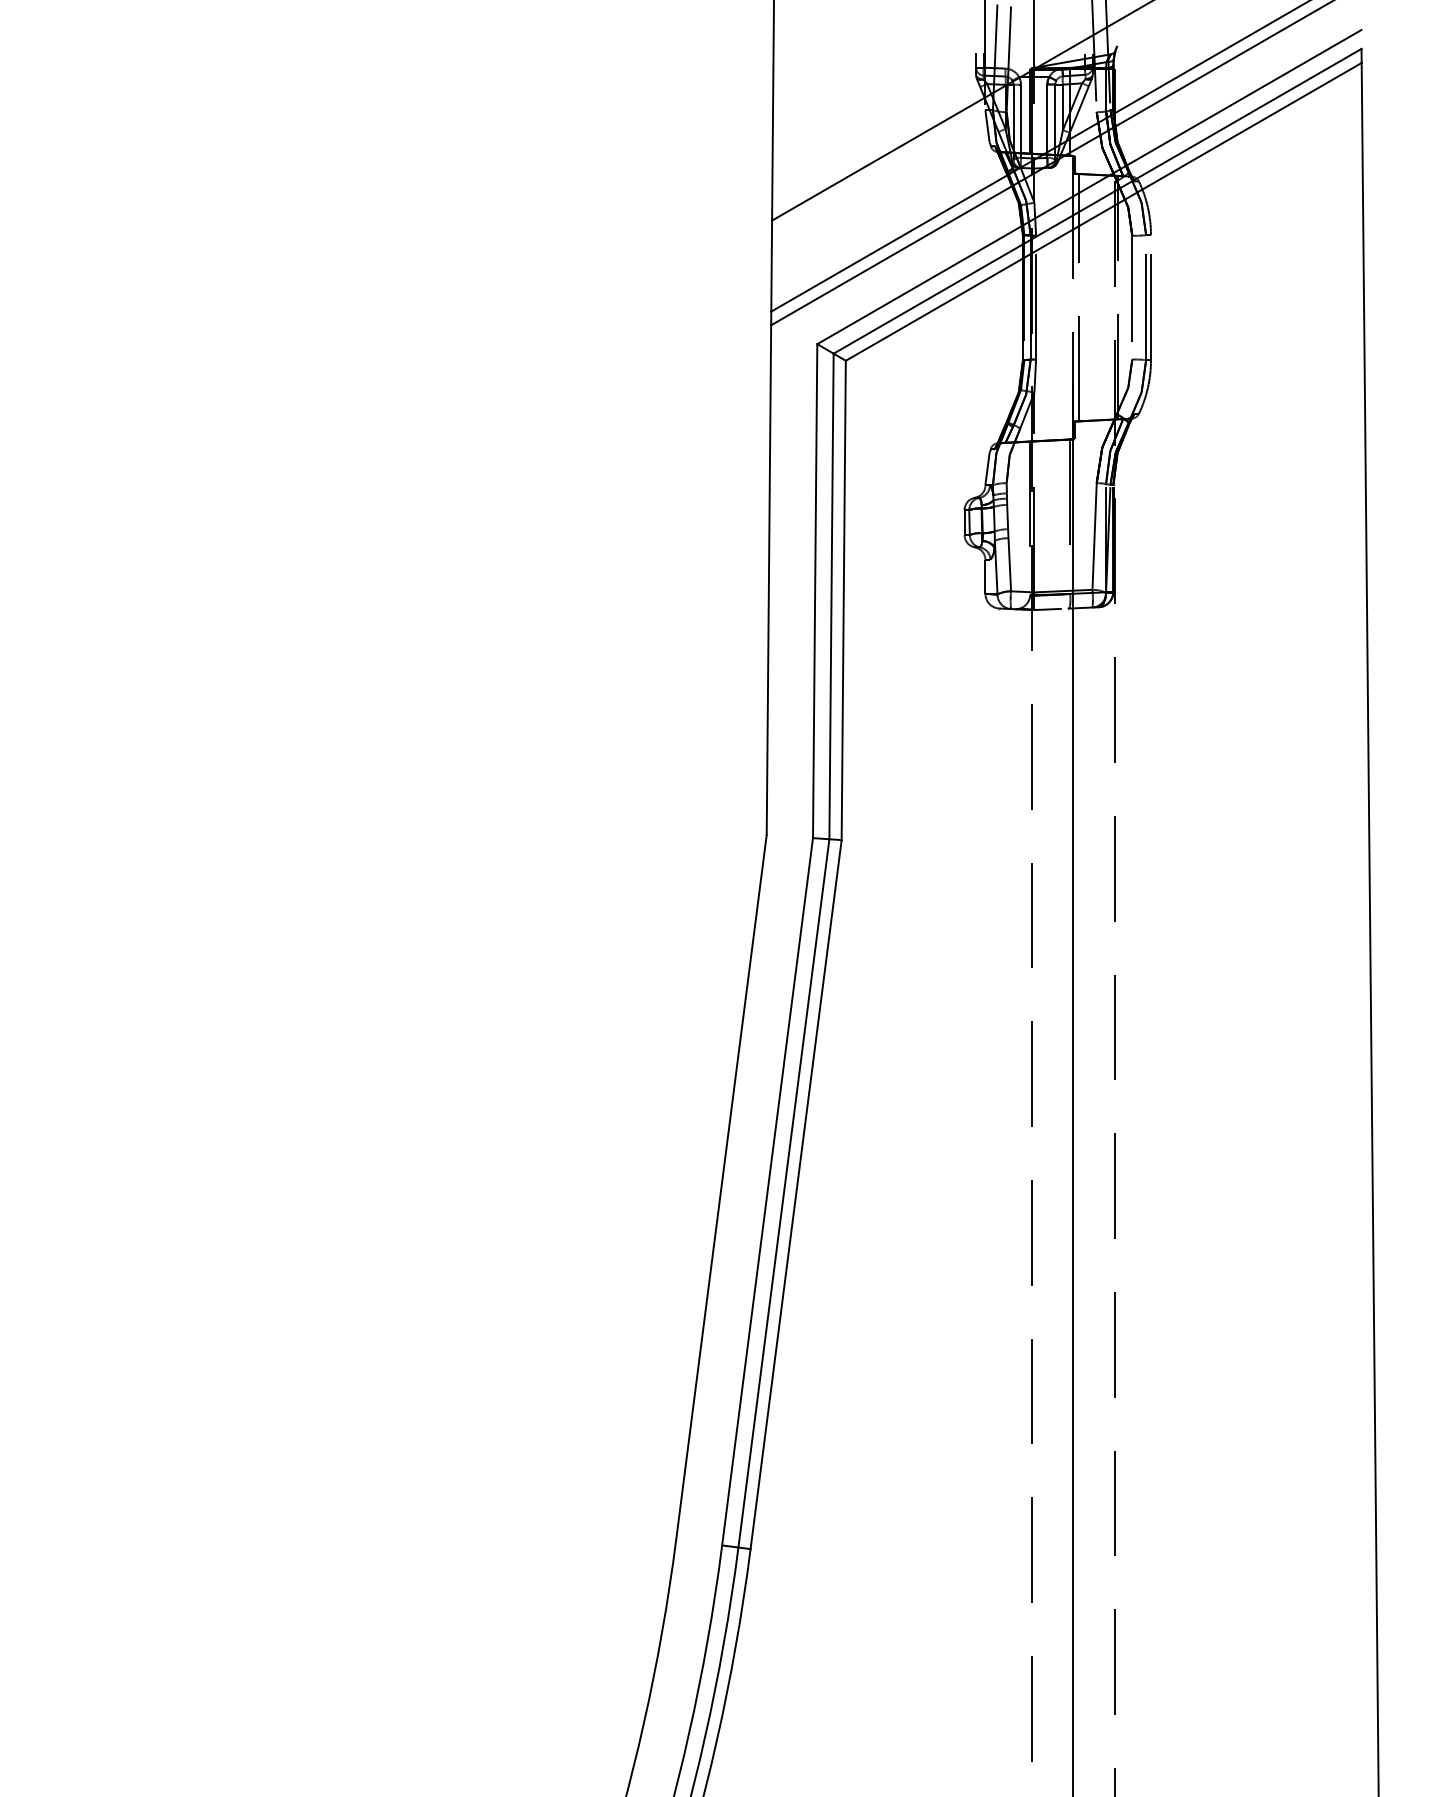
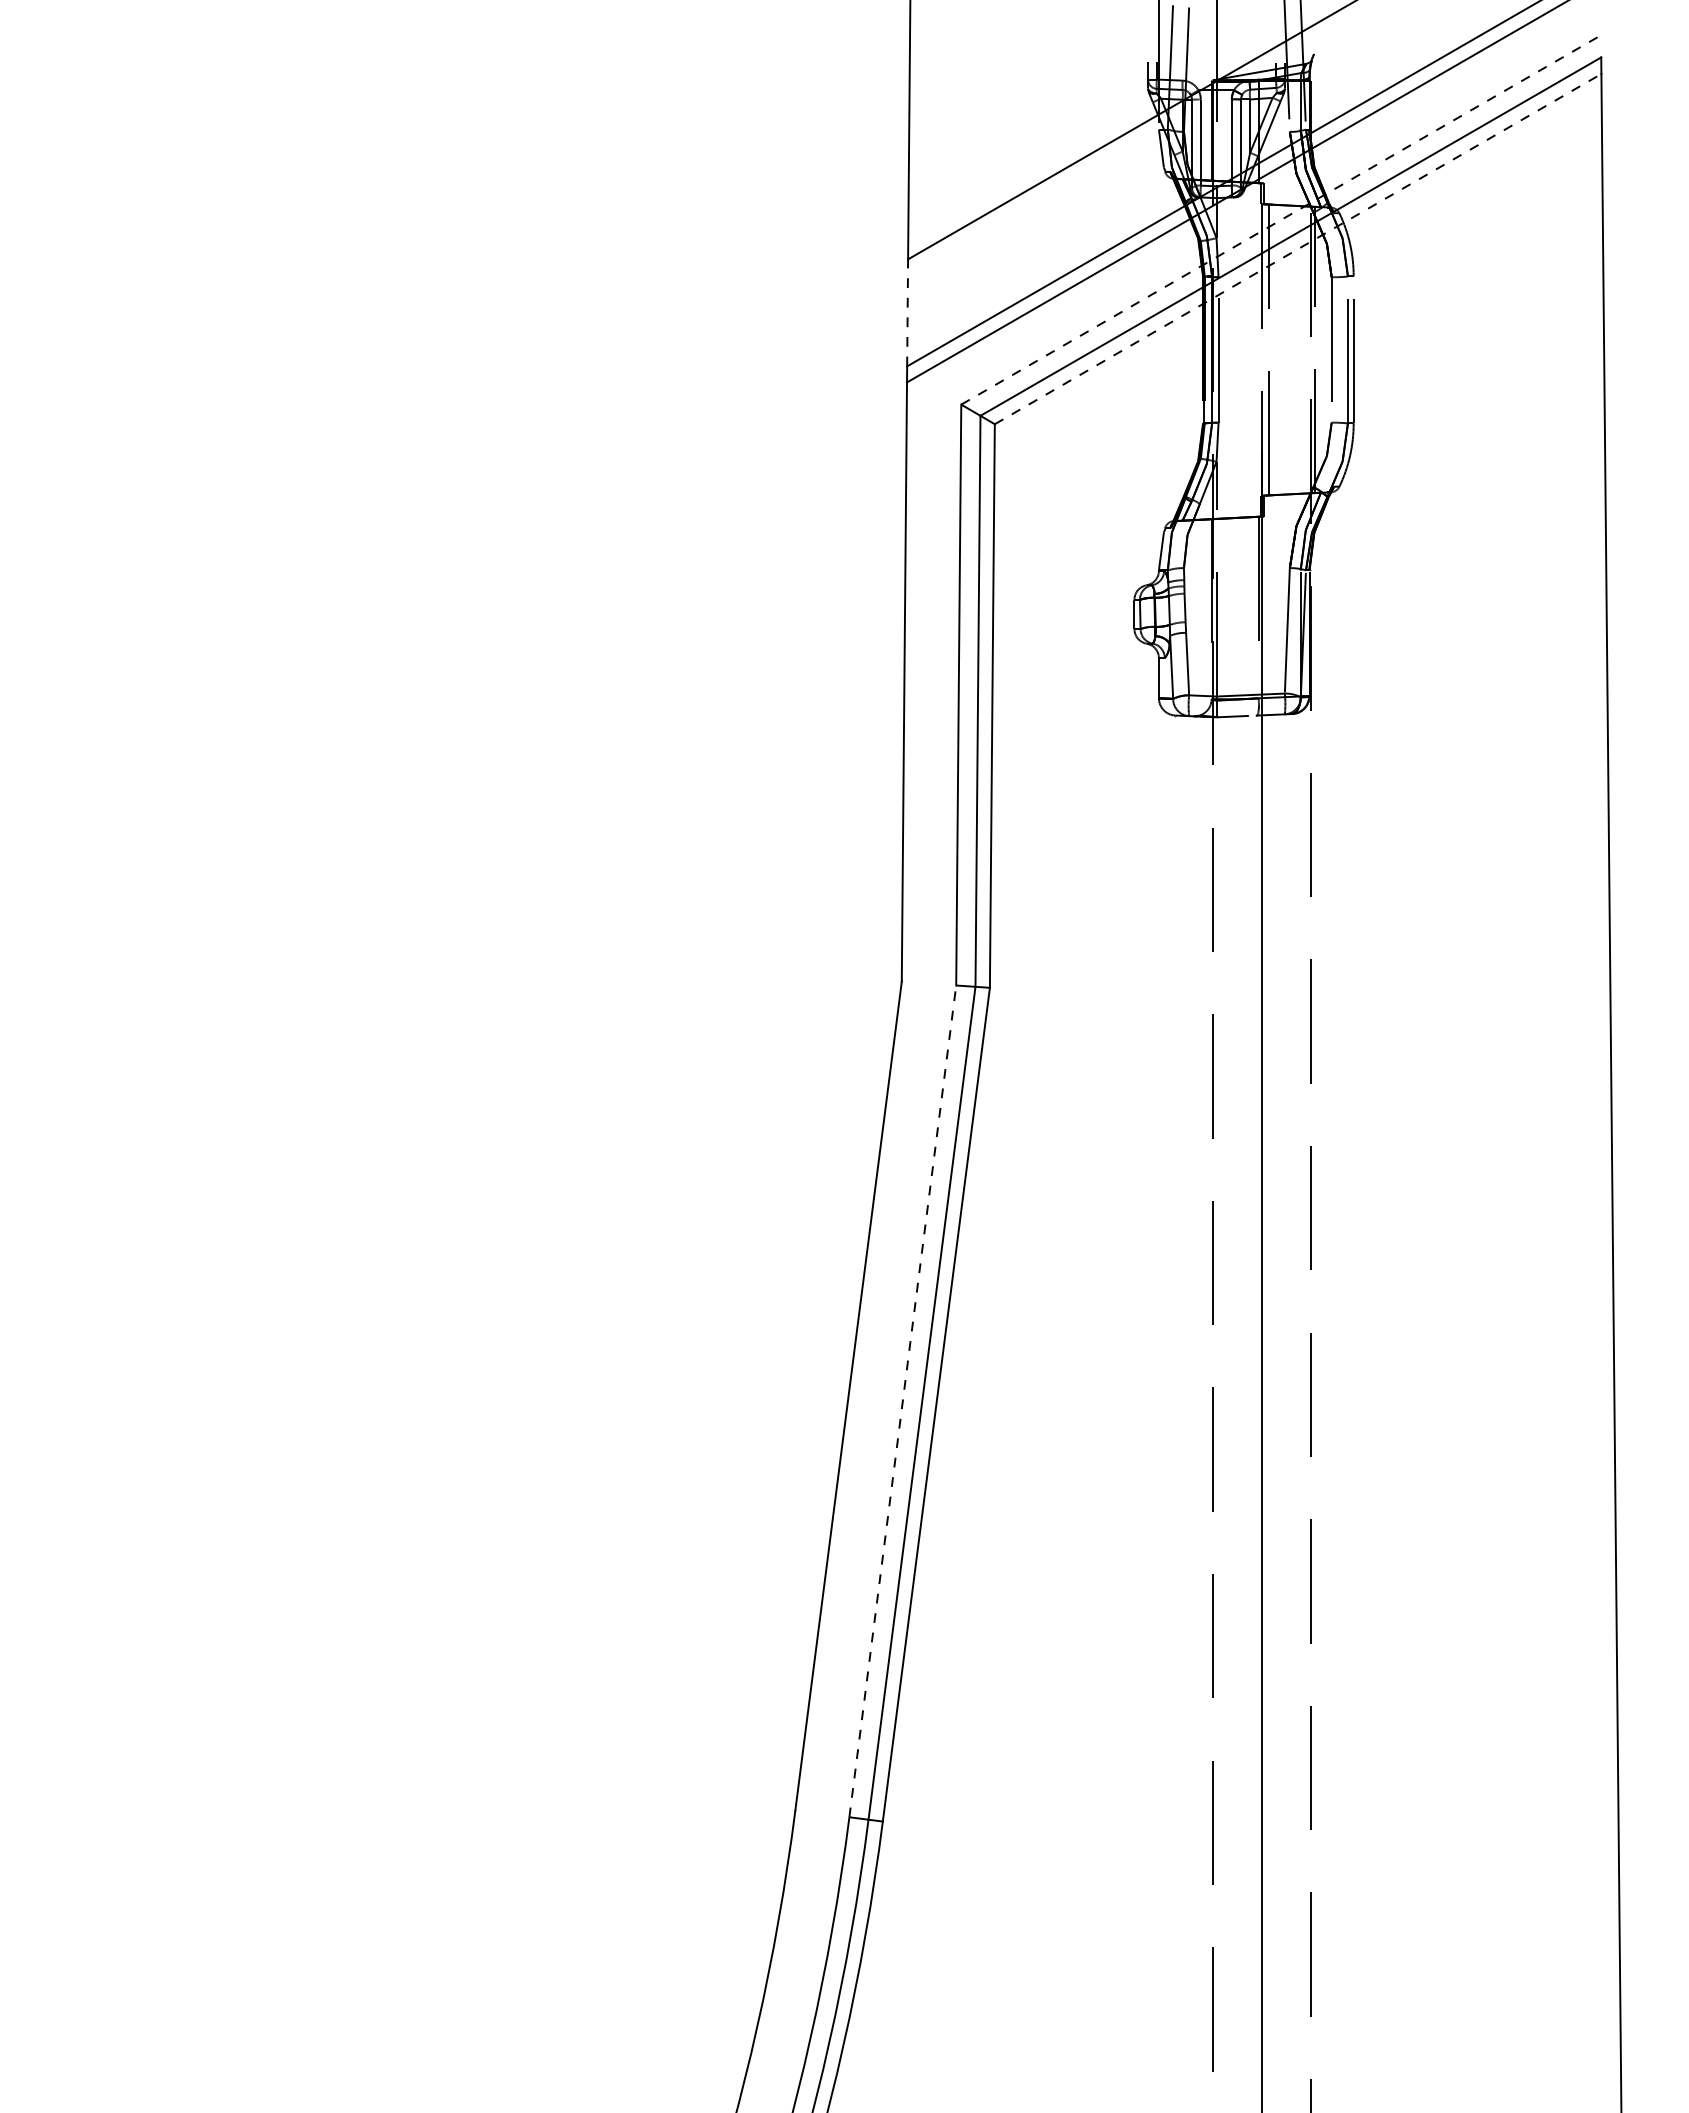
line: (1089, 186) -> (1281, 219), solid -> dashed
line: (1104, 211) -> (1298, 248), solid -> dashed
line: (771, 265) -> (907, 312), solid -> dashed
line: (767, 1191) -> (902, 1400), solid -> dashed

